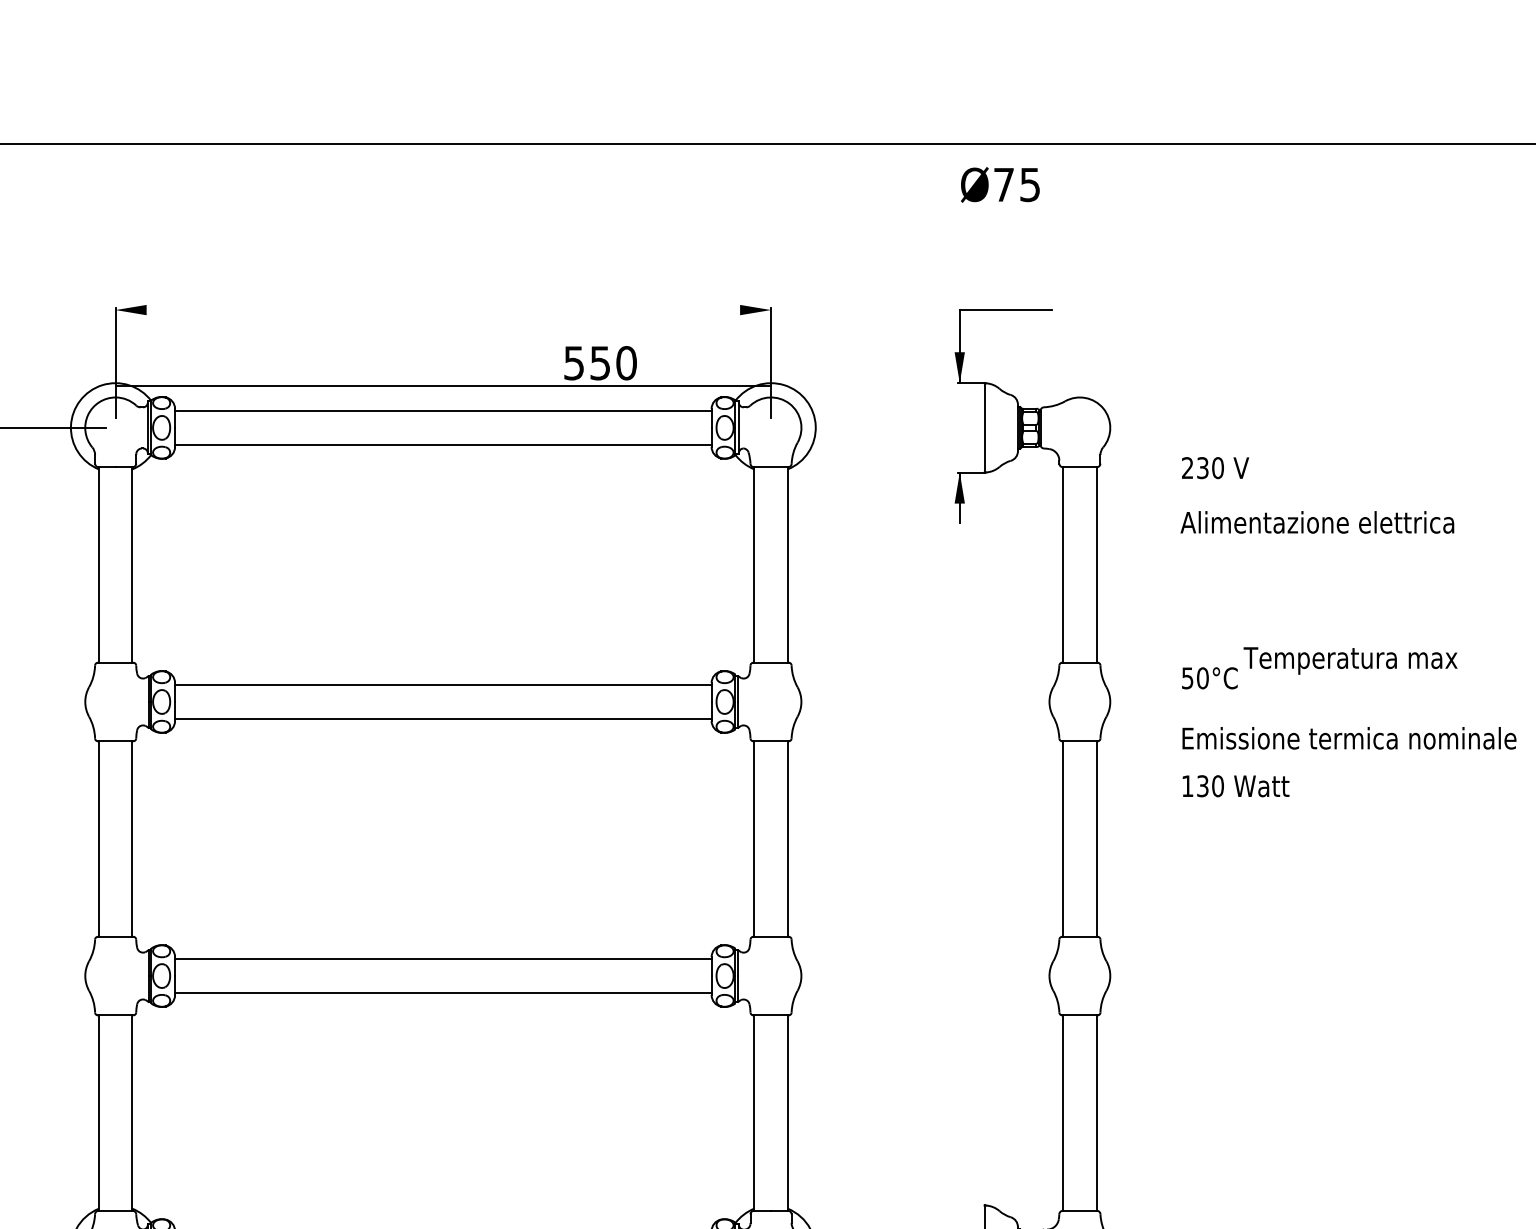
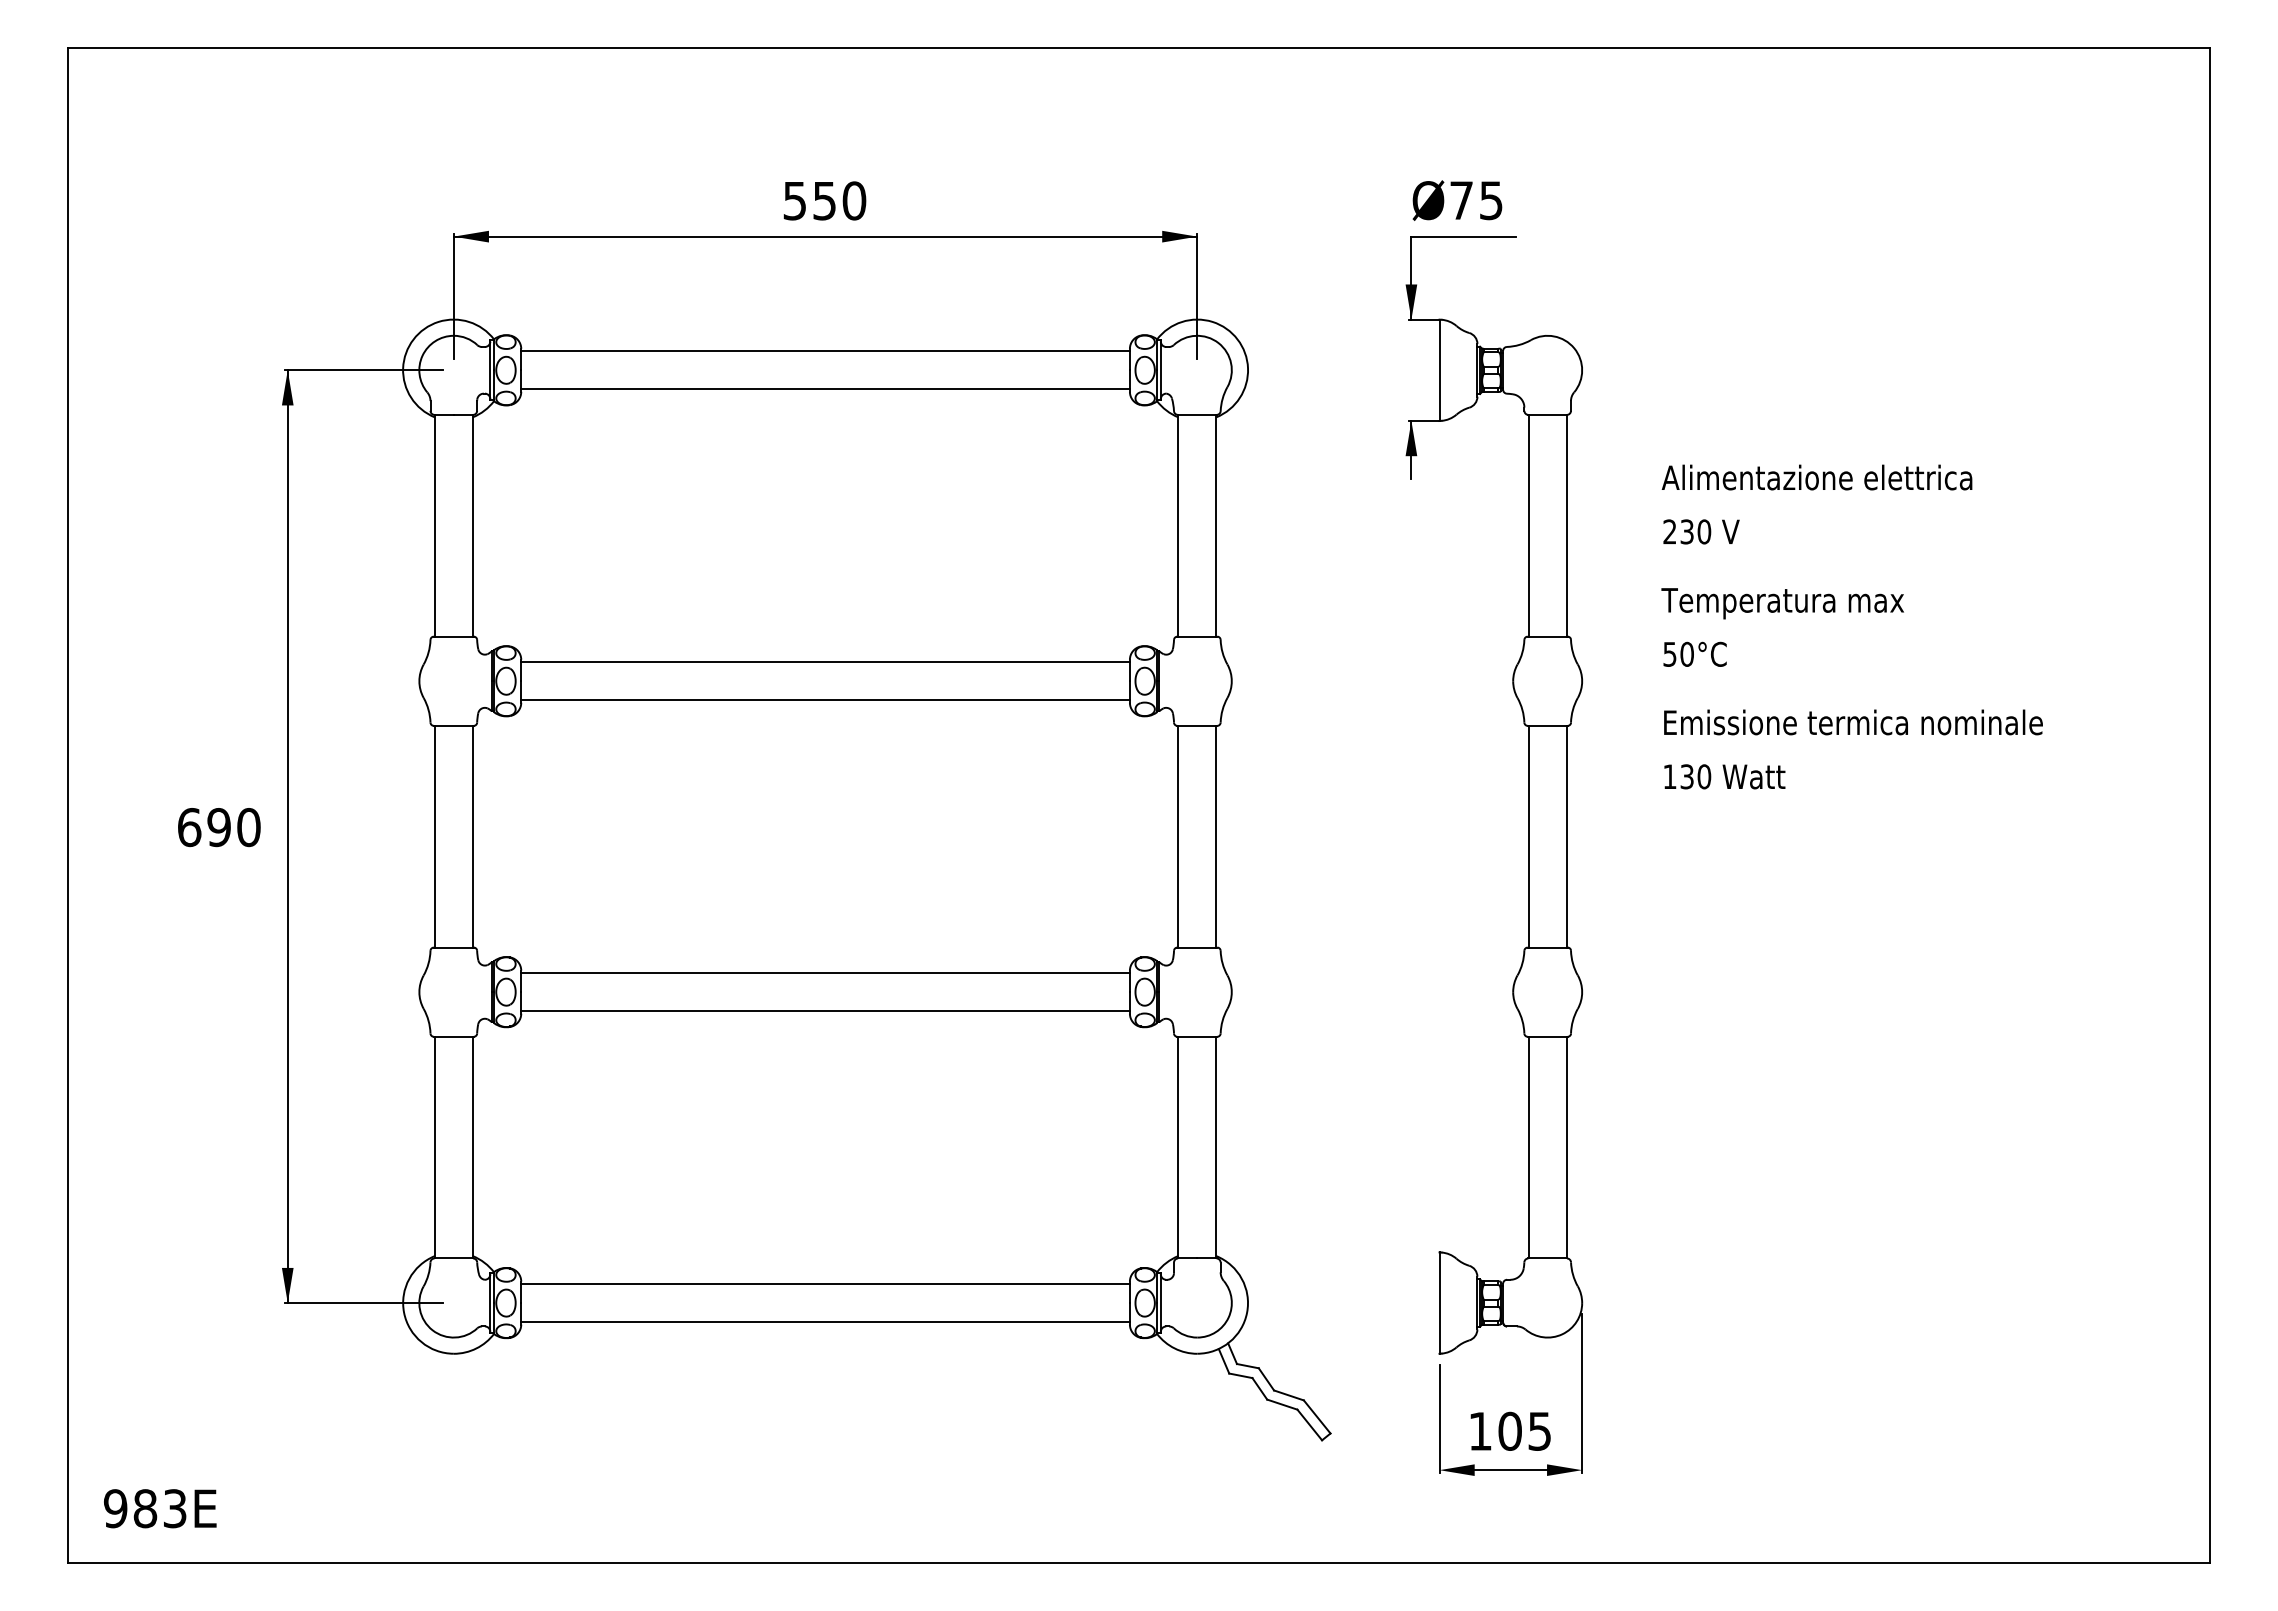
text: (1000, 184) -> (1457, 200), moved
text: (600, 362) -> (824, 200), moved
line: (443, 385) -> (825, 236), moved
text: (1215, 467) -> (1701, 531), moved
text: (1350, 660) -> (1782, 603), moved

